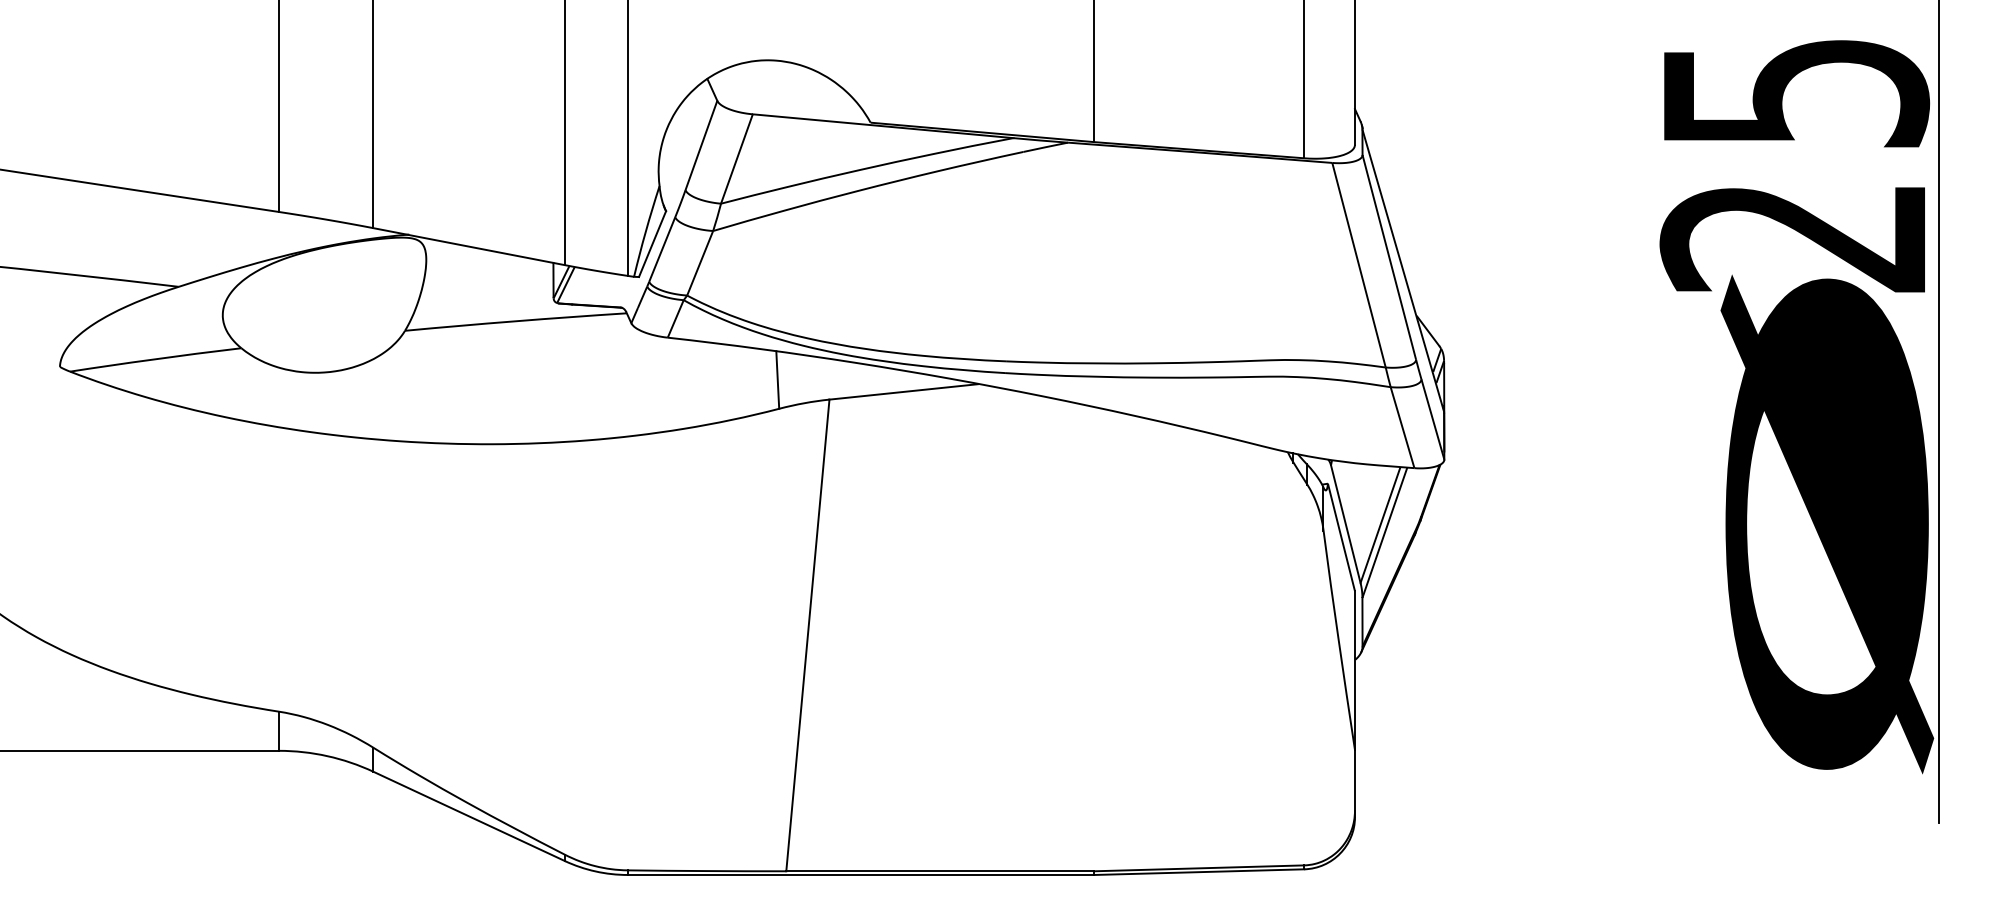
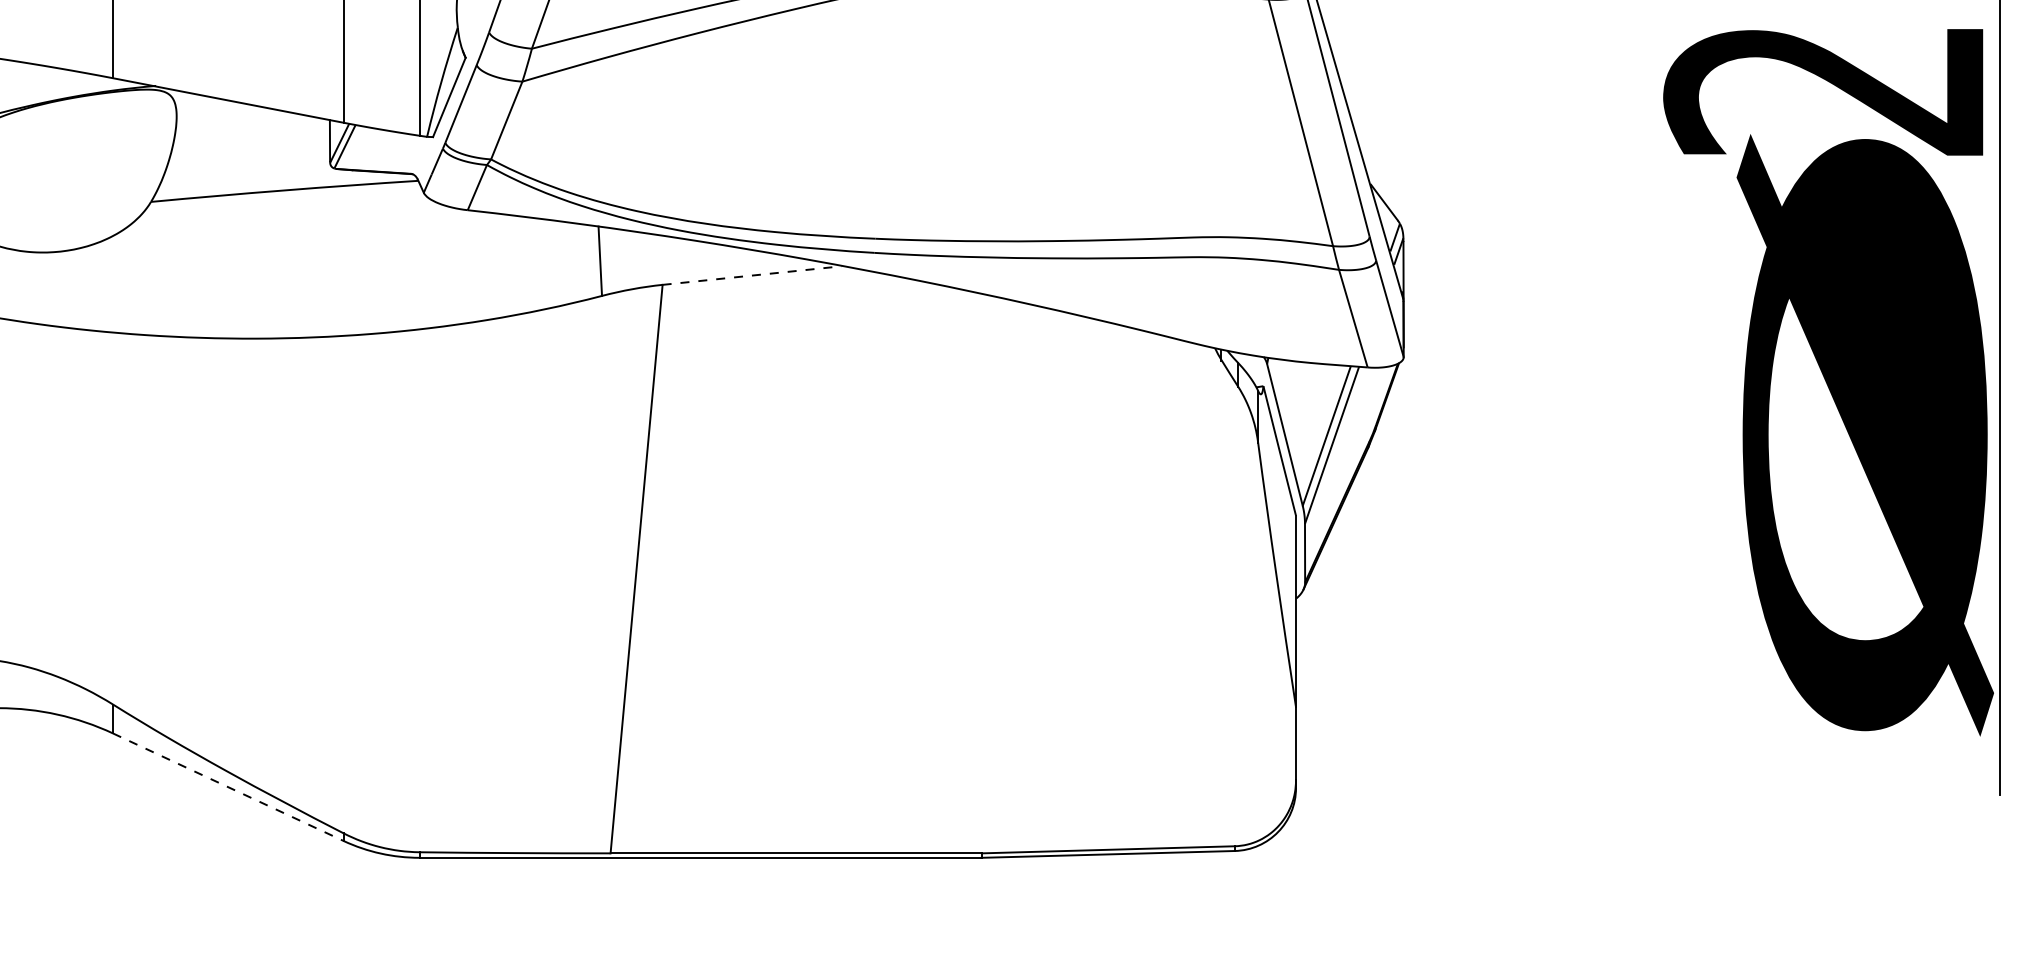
line: (903, 391) -> (751, 275), solid -> dashed
line: (469, 816) -> (228, 787), solid -> dashed

